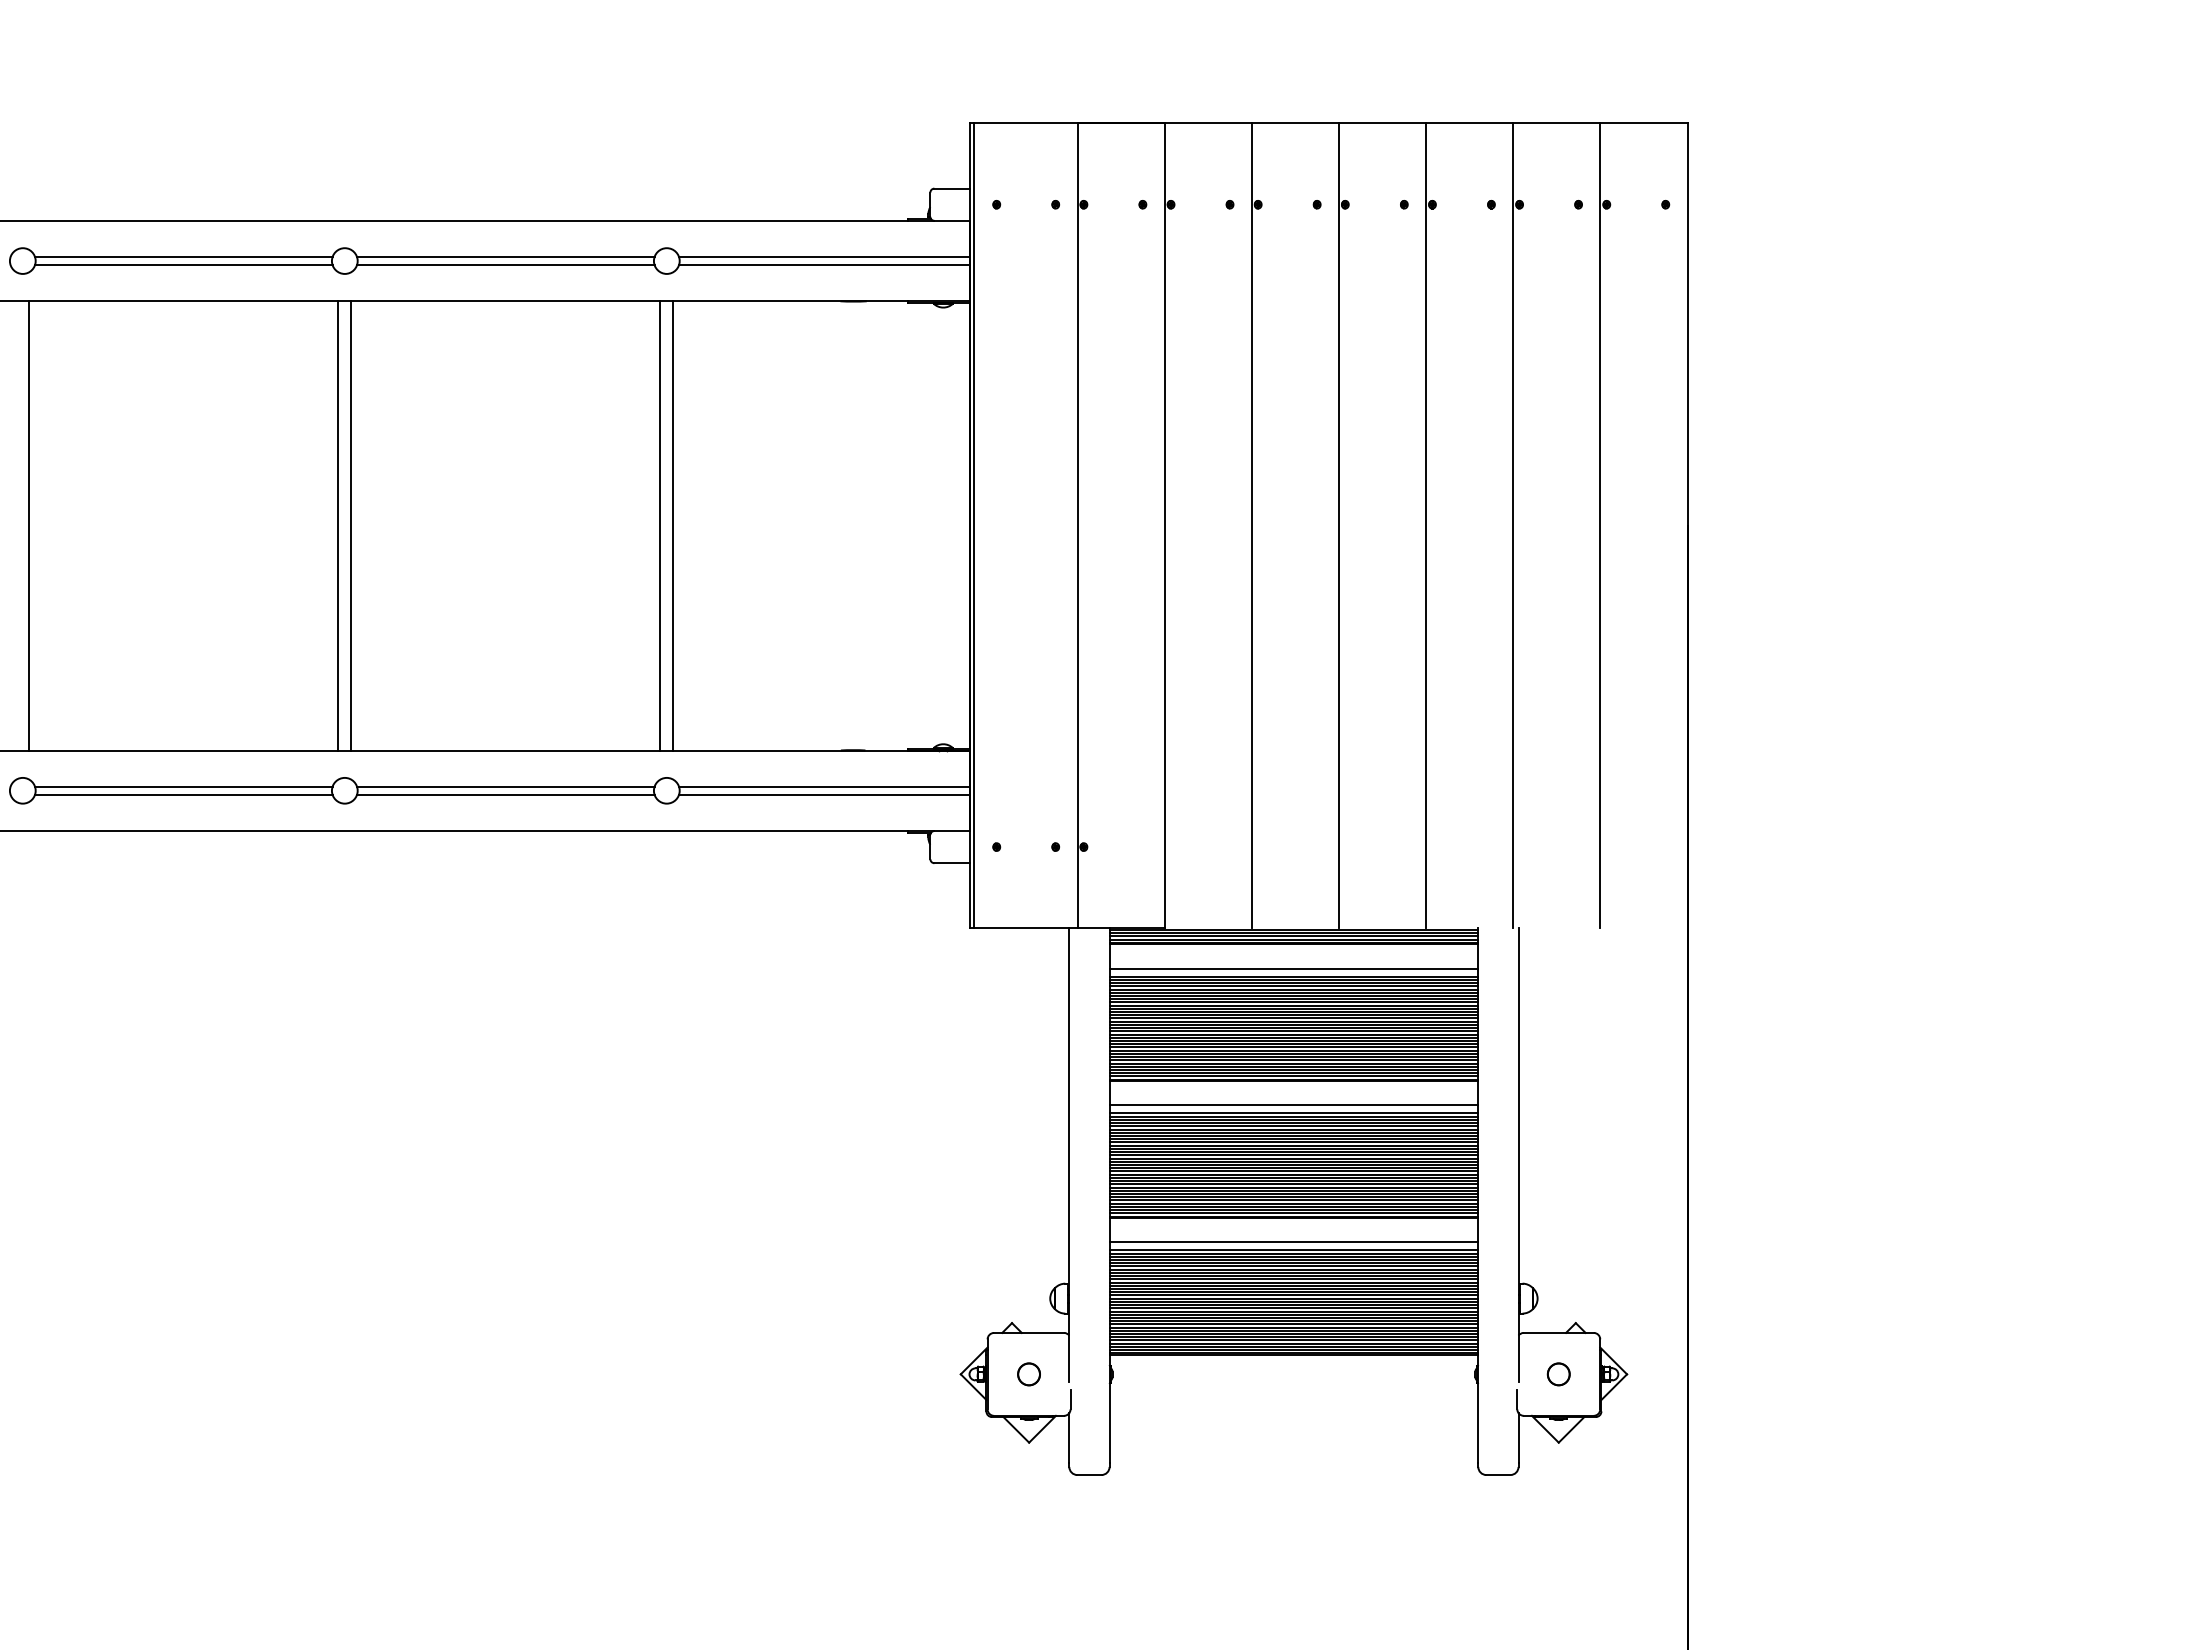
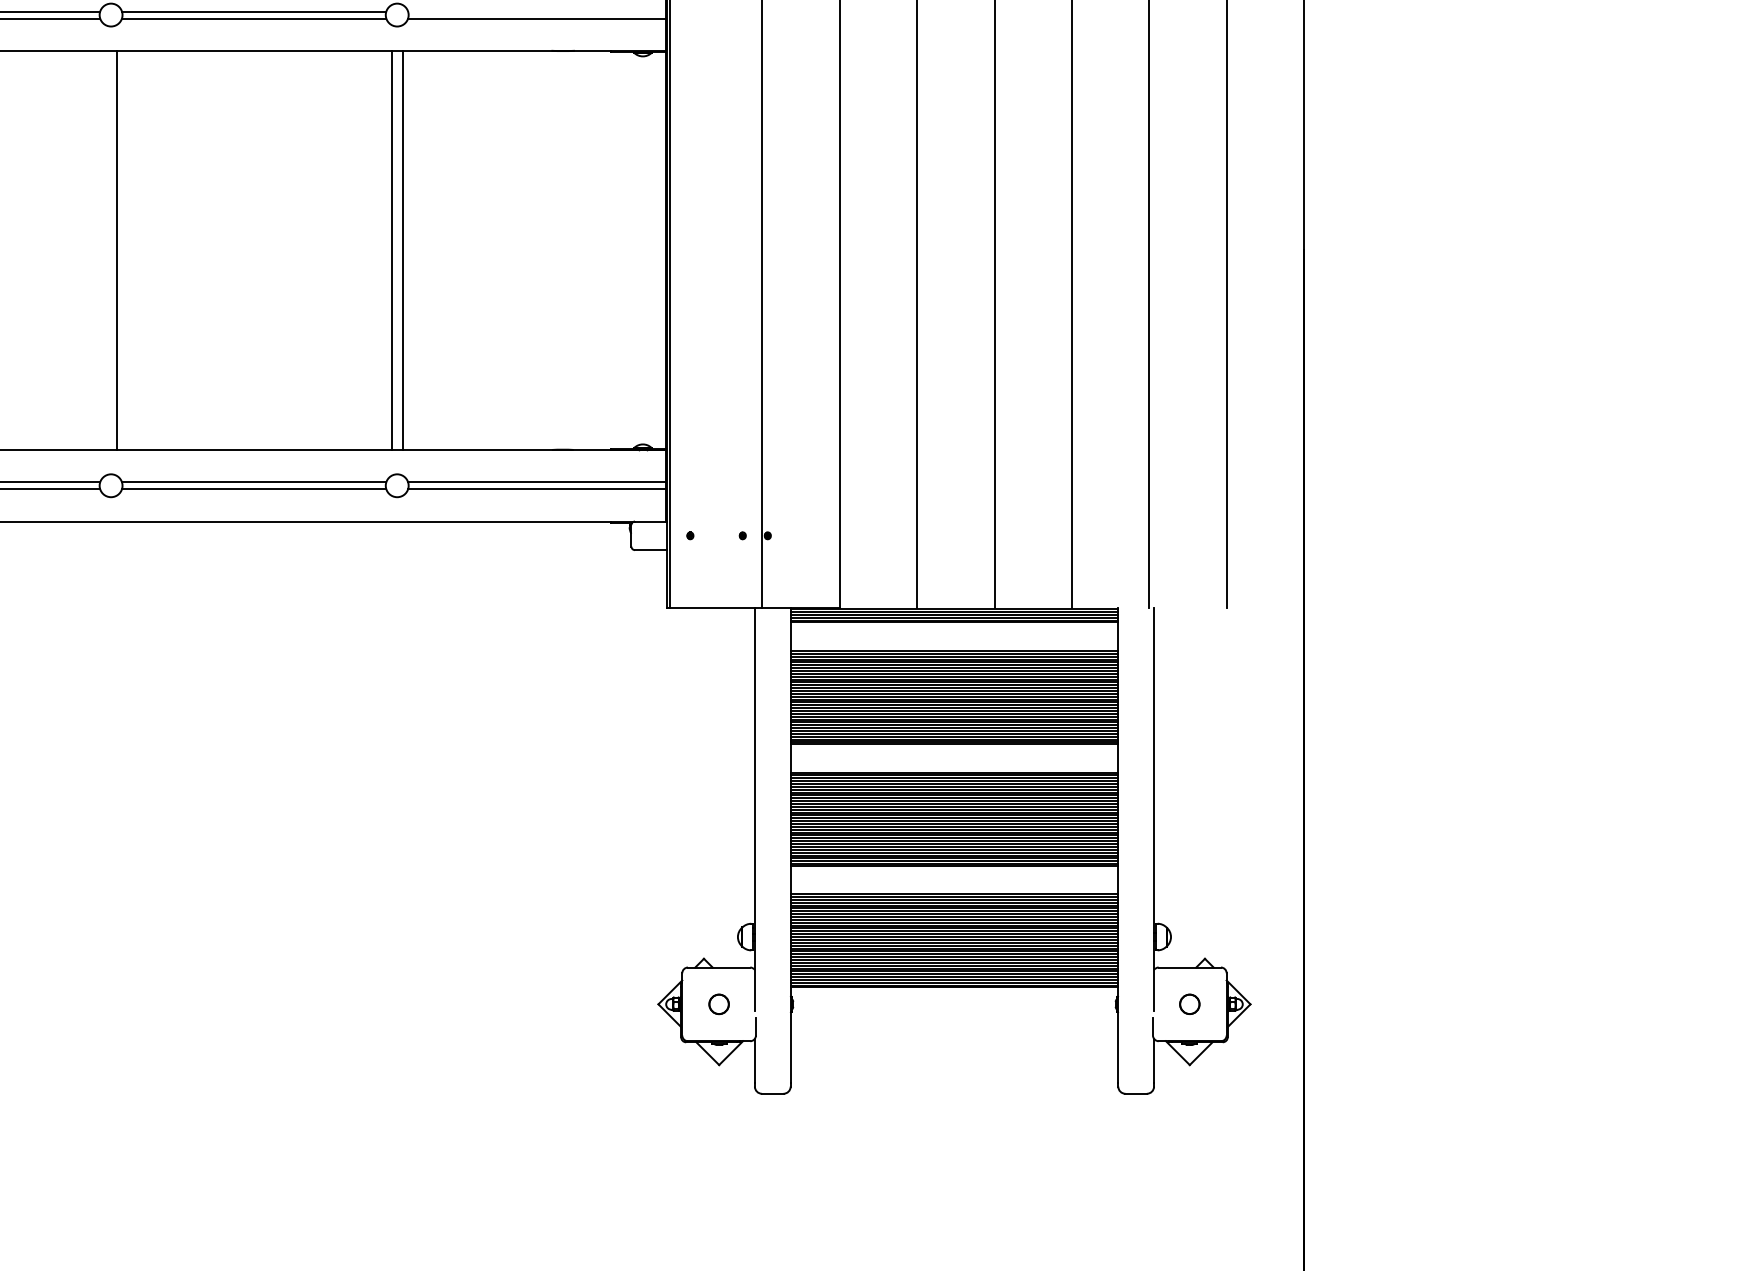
line: (824, 257) -> (537, 11), removed
line: (338, 525) -> (105, 250), removed
line: (1293, 968) -> (954, 643), removed
line: (1293, 1105) -> (954, 765), removed
line: (1293, 1242) -> (954, 887), removed

